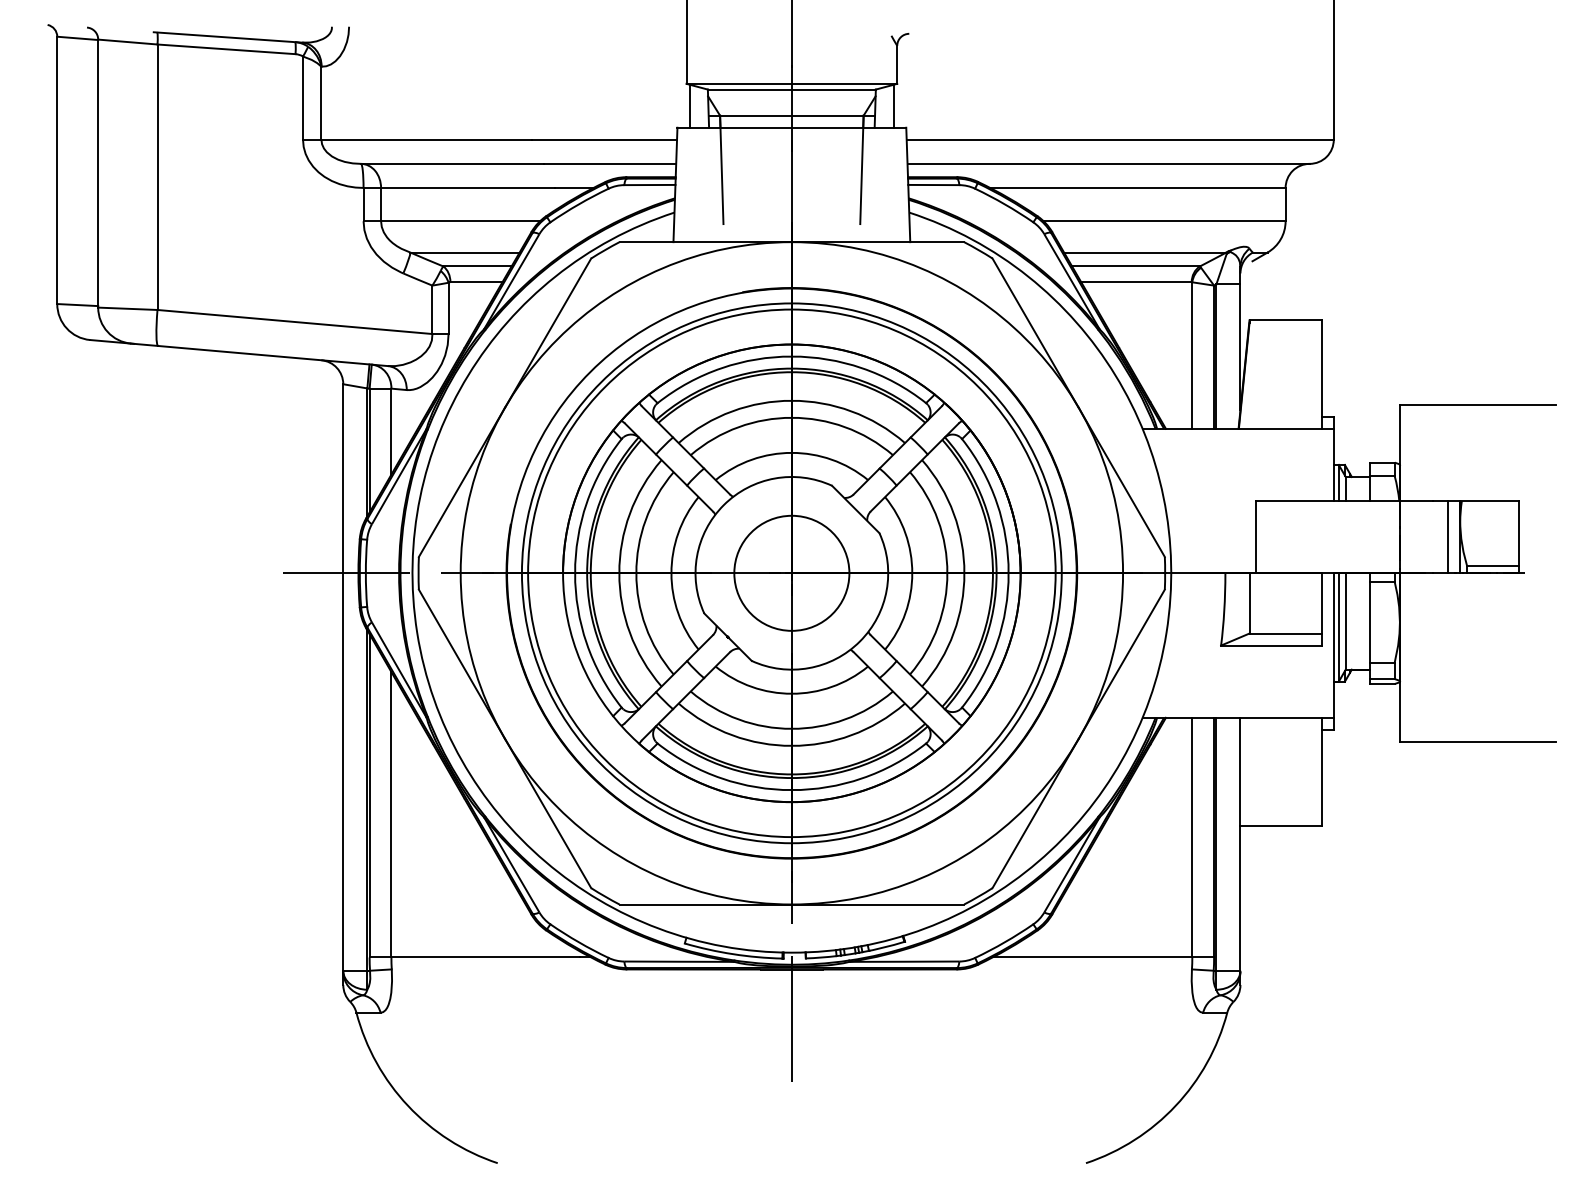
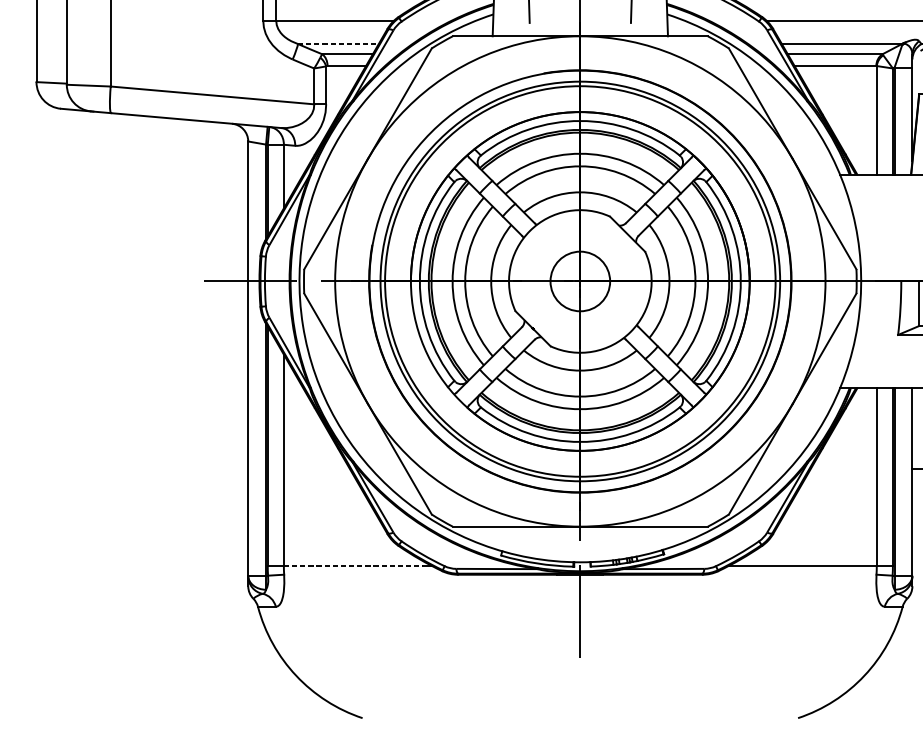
line: (465, 252) -> (338, 43), solid -> dashed
circle: (791, 572) -> (580, 280), size x0.7
line: (486, 957) -> (354, 565), solid -> dashed

